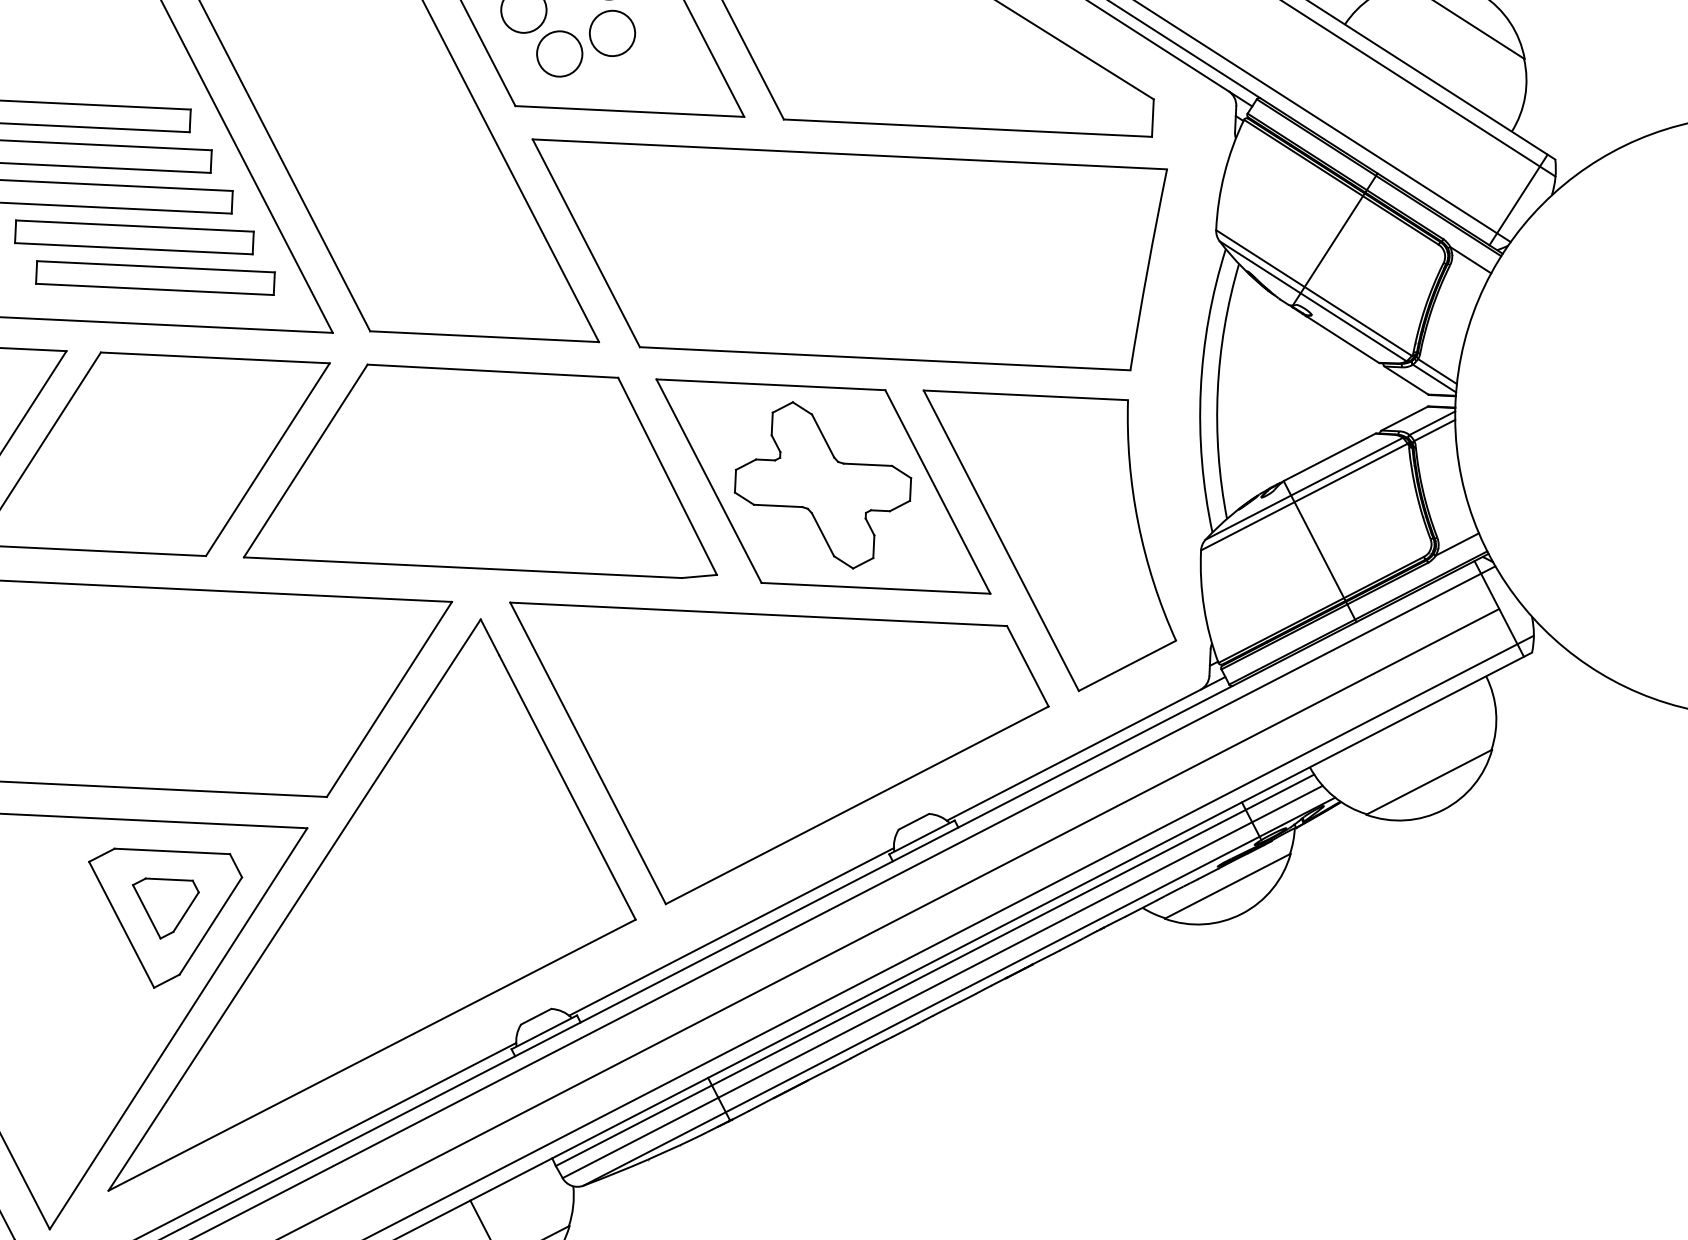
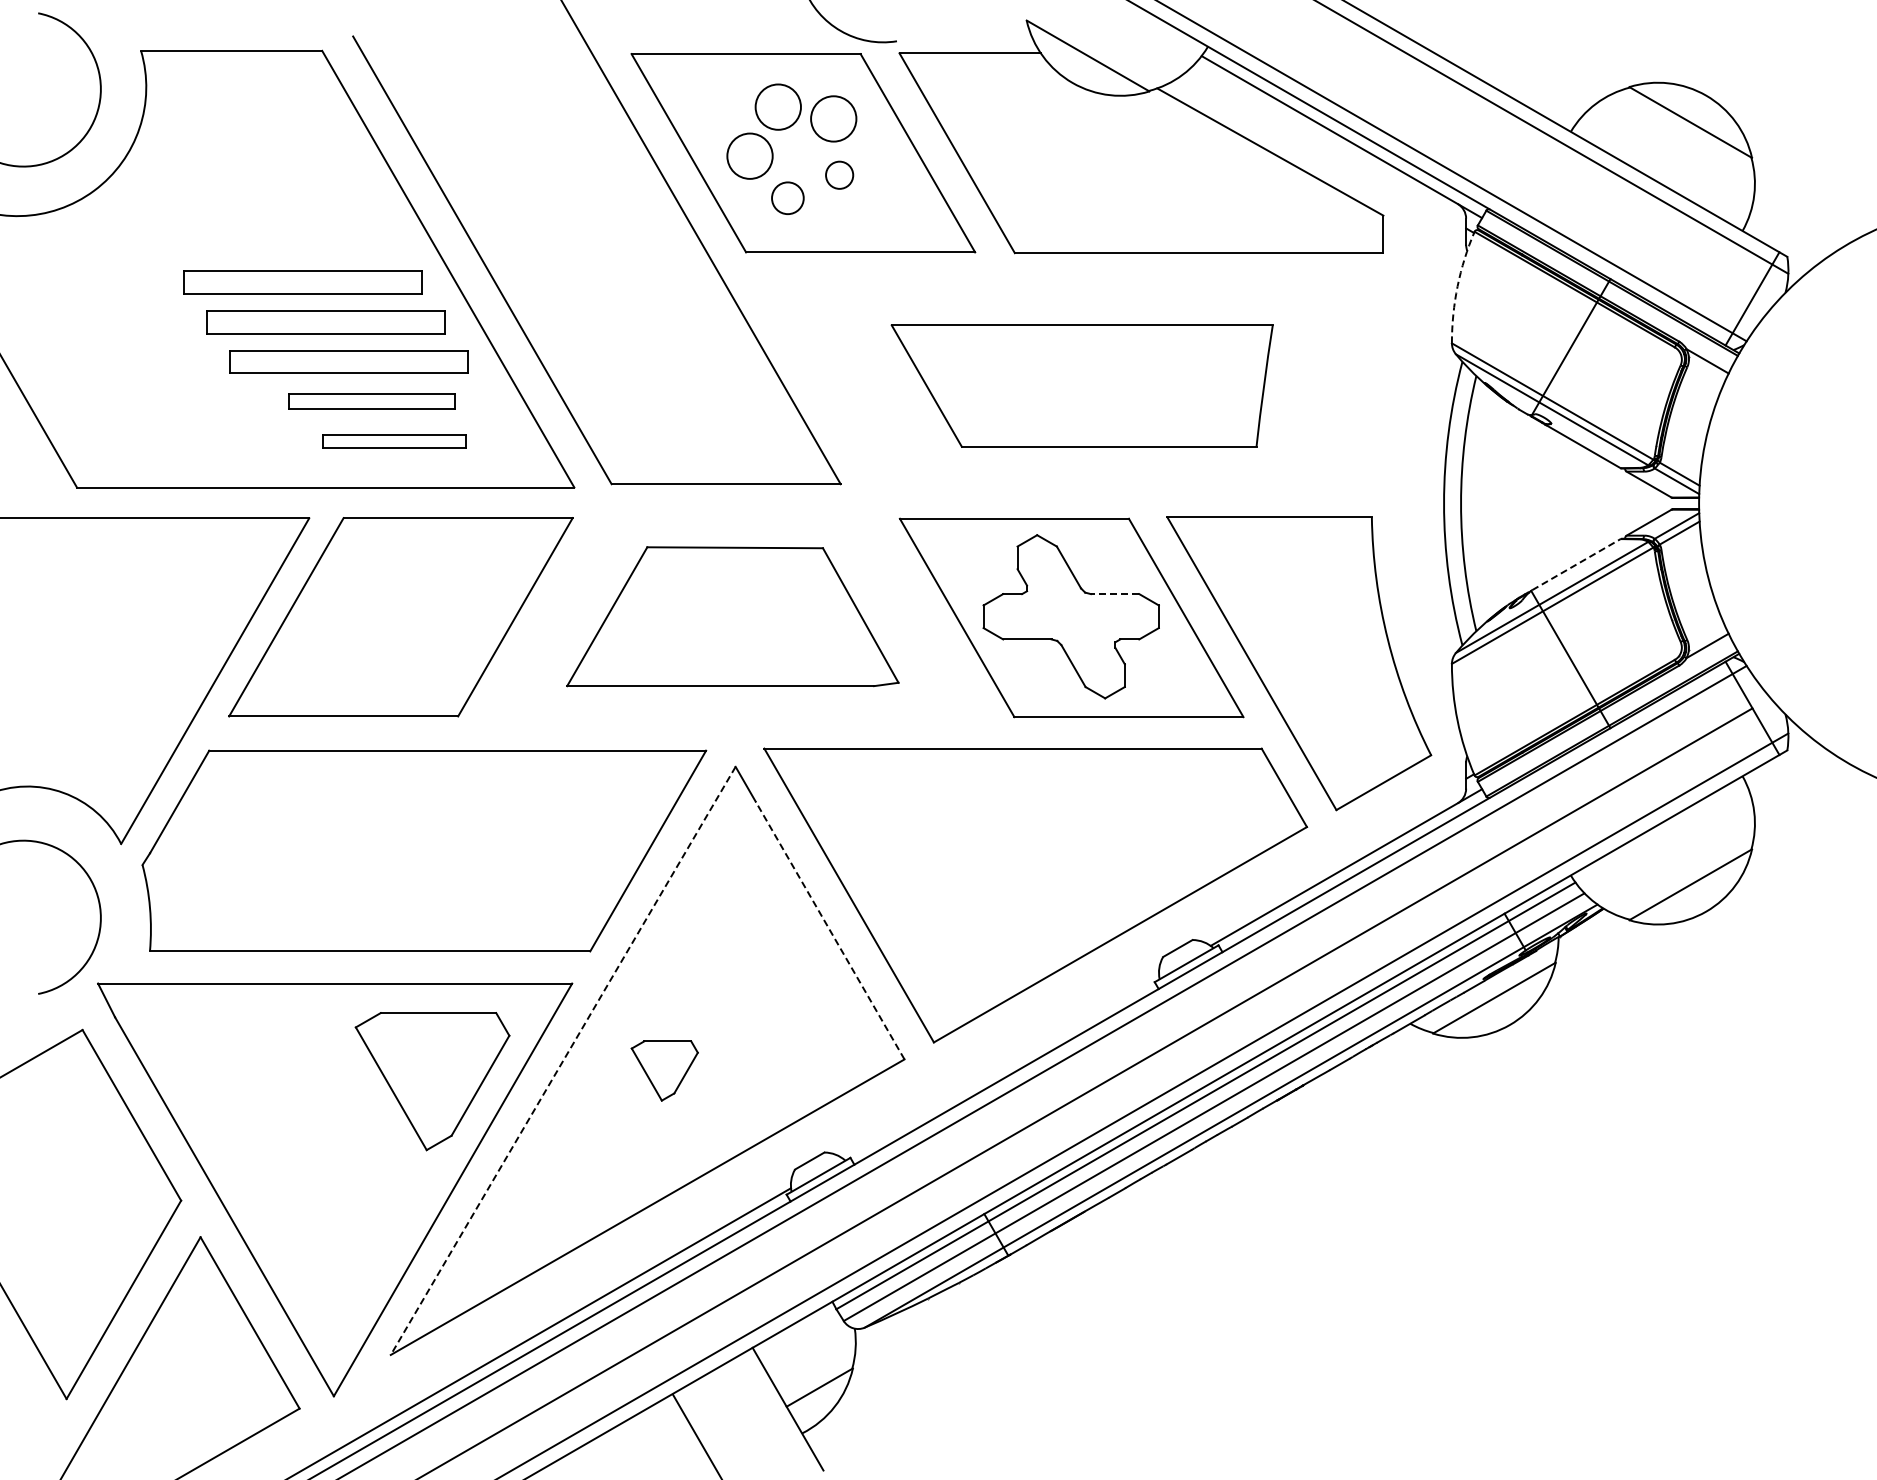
circle: (612, 32) -> (839, 174), size x0.6
circle: (559, 53) -> (787, 197), size x0.7
arc: (1224, 173) -> (1457, 286), solid -> dashed
part: (134, 237) -> (371, 401), size x0.7
part: (844, 254) -> (1081, 385), size x0.6
part: (155, 278) -> (394, 441), size x0.6
line: (1330, 456) -> (1576, 564), solid -> dashed
line: (867, 465) -> (1114, 594), solid -> dashed
part: (484, 469) -> (732, 616), size x0.7
line: (567, 787) -> (830, 930), solid -> dashed
line: (294, 904) -> (563, 1060), solid -> dashed
part: (164, 908) -> (664, 1070), moved
line: (731, 931) -> (1000, 1066), removed

